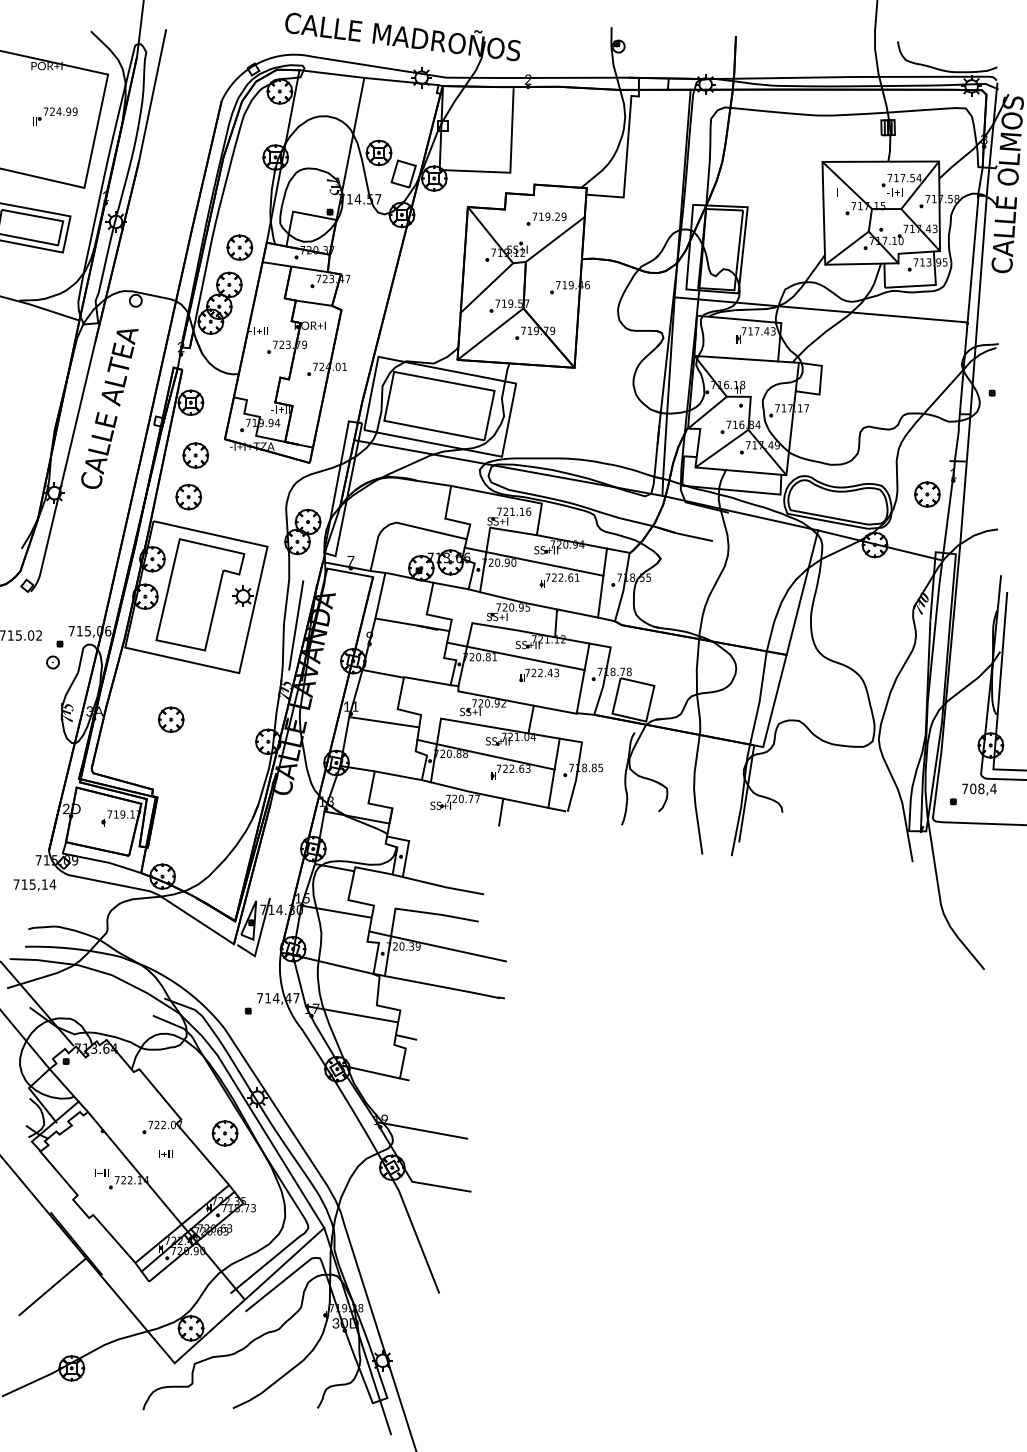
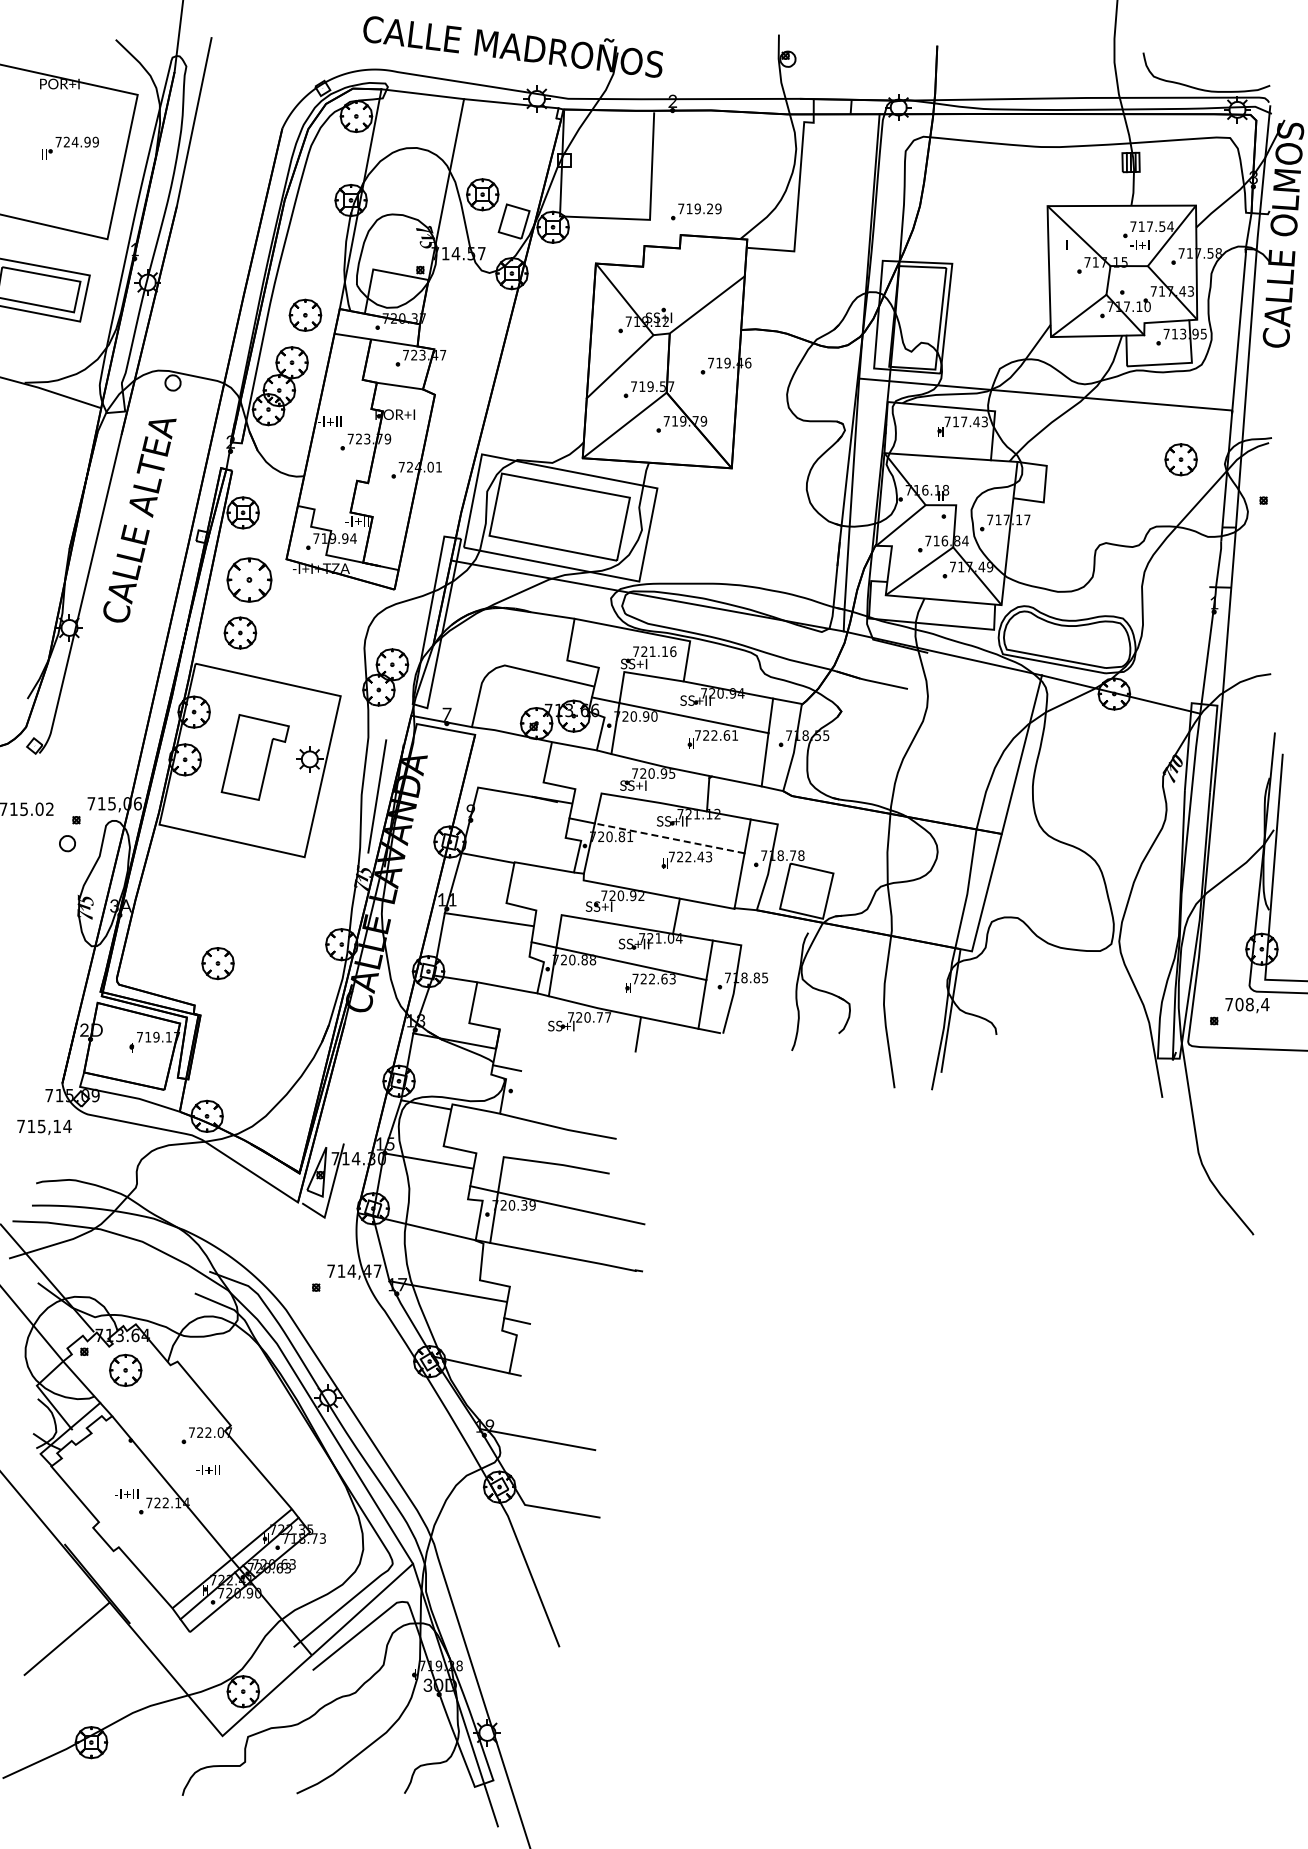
part: (546, 218) -> (696, 211), moved
part: (195, 455) -> (248, 579), size x1.4
part: (926, 494) -> (1180, 459), moved
part: (200, 594) -> (255, 757), size x0.6
line: (380, 595) -> (484, 758), removed
line: (525, 658) -> (669, 838), solid -> dashed
part: (170, 719) -> (217, 963), moved
line: (406, 858) -> (517, 1093), removed
part: (224, 1132) -> (125, 1369), moved

